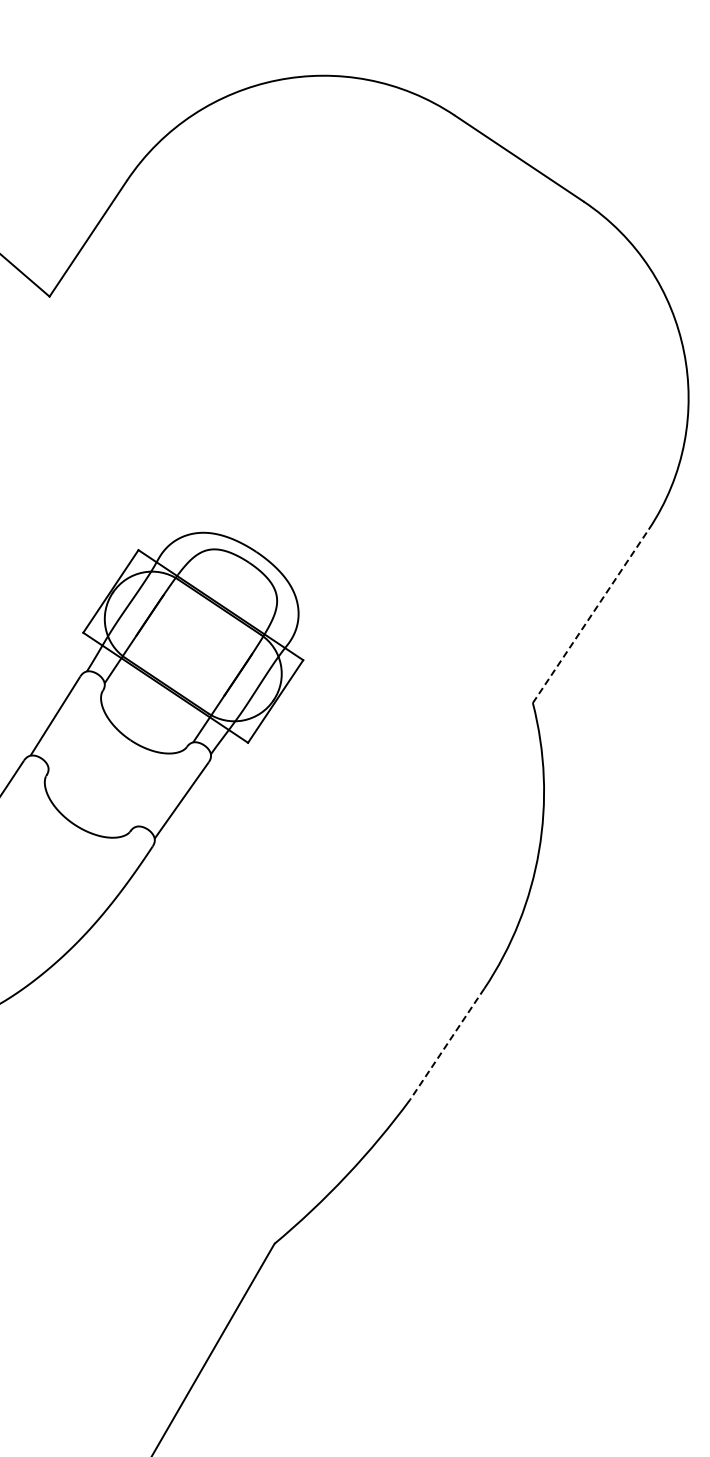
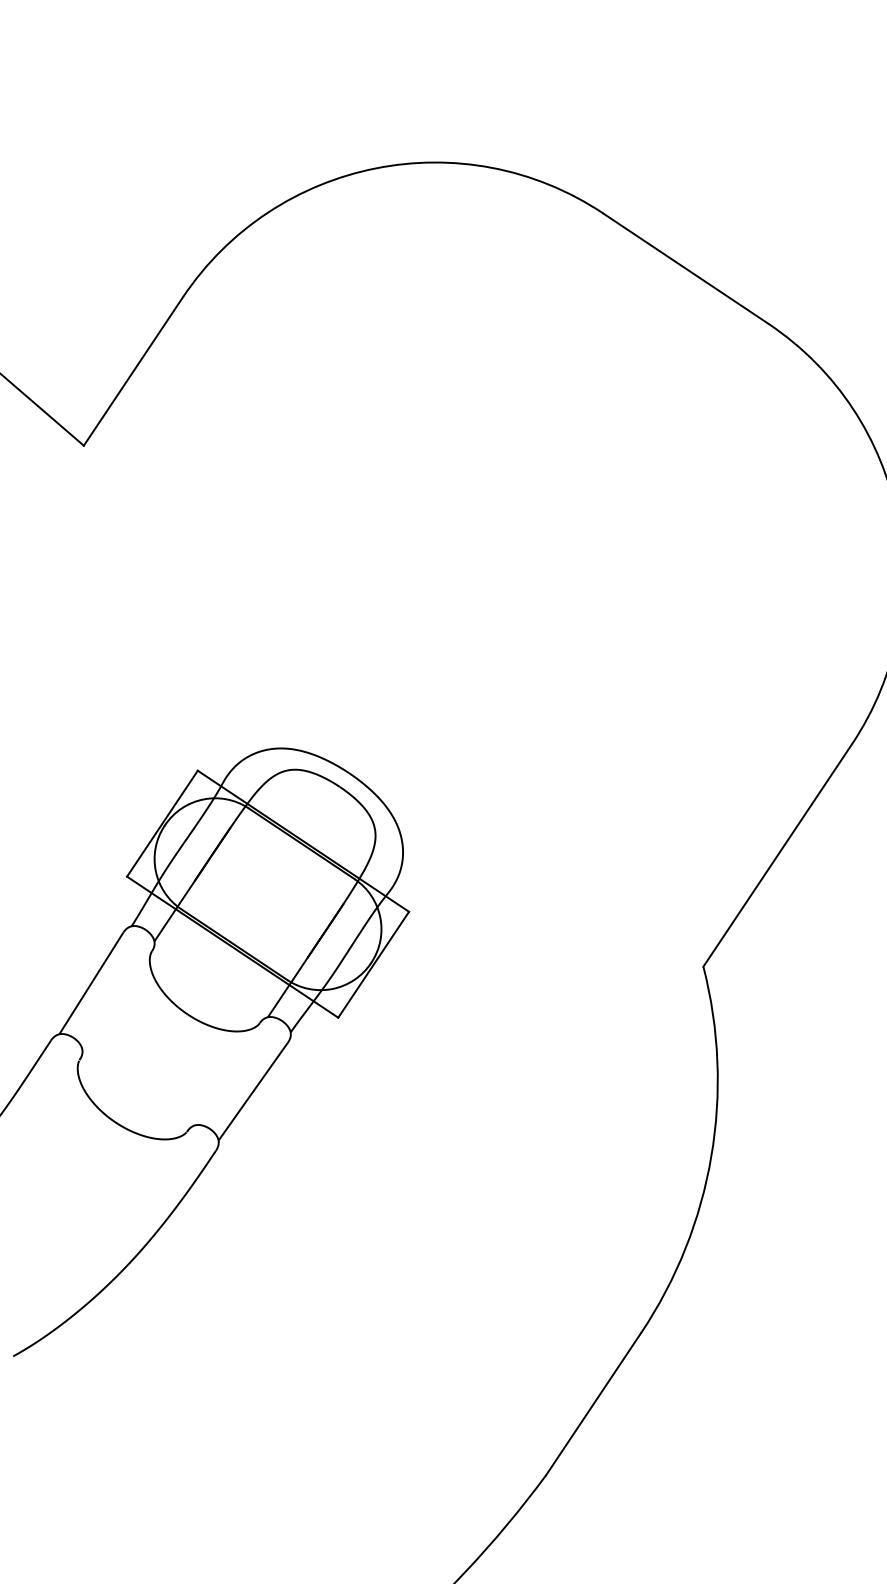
line: (591, 615) -> (778, 854), dashed -> solid
line: (447, 1044) -> (593, 1404), dashed -> solid

